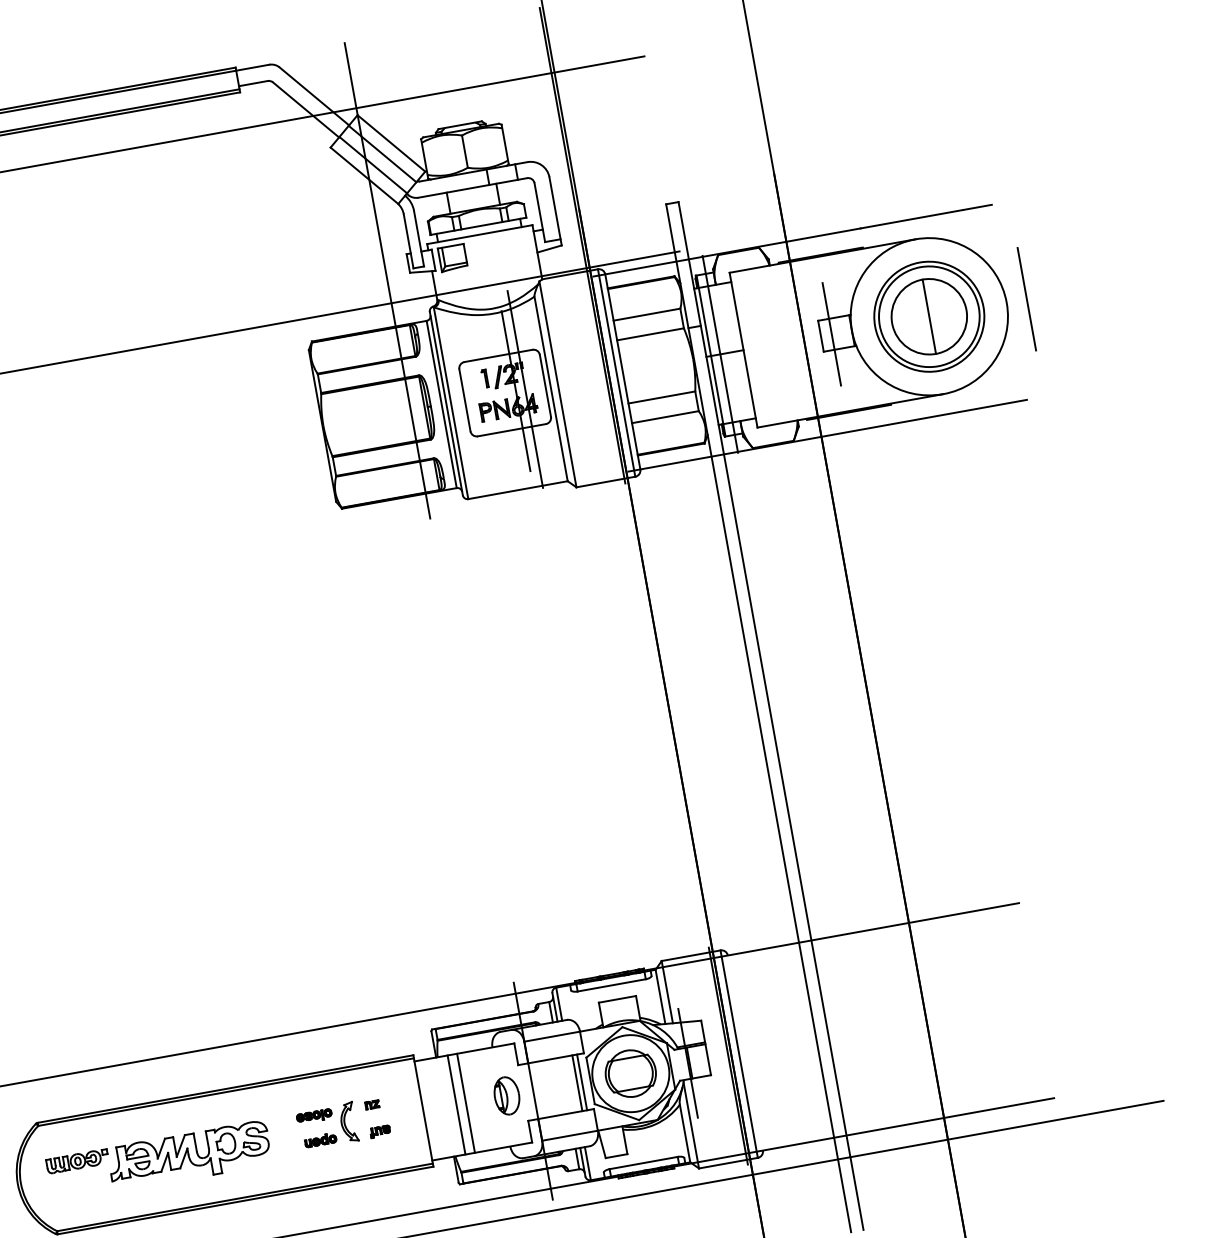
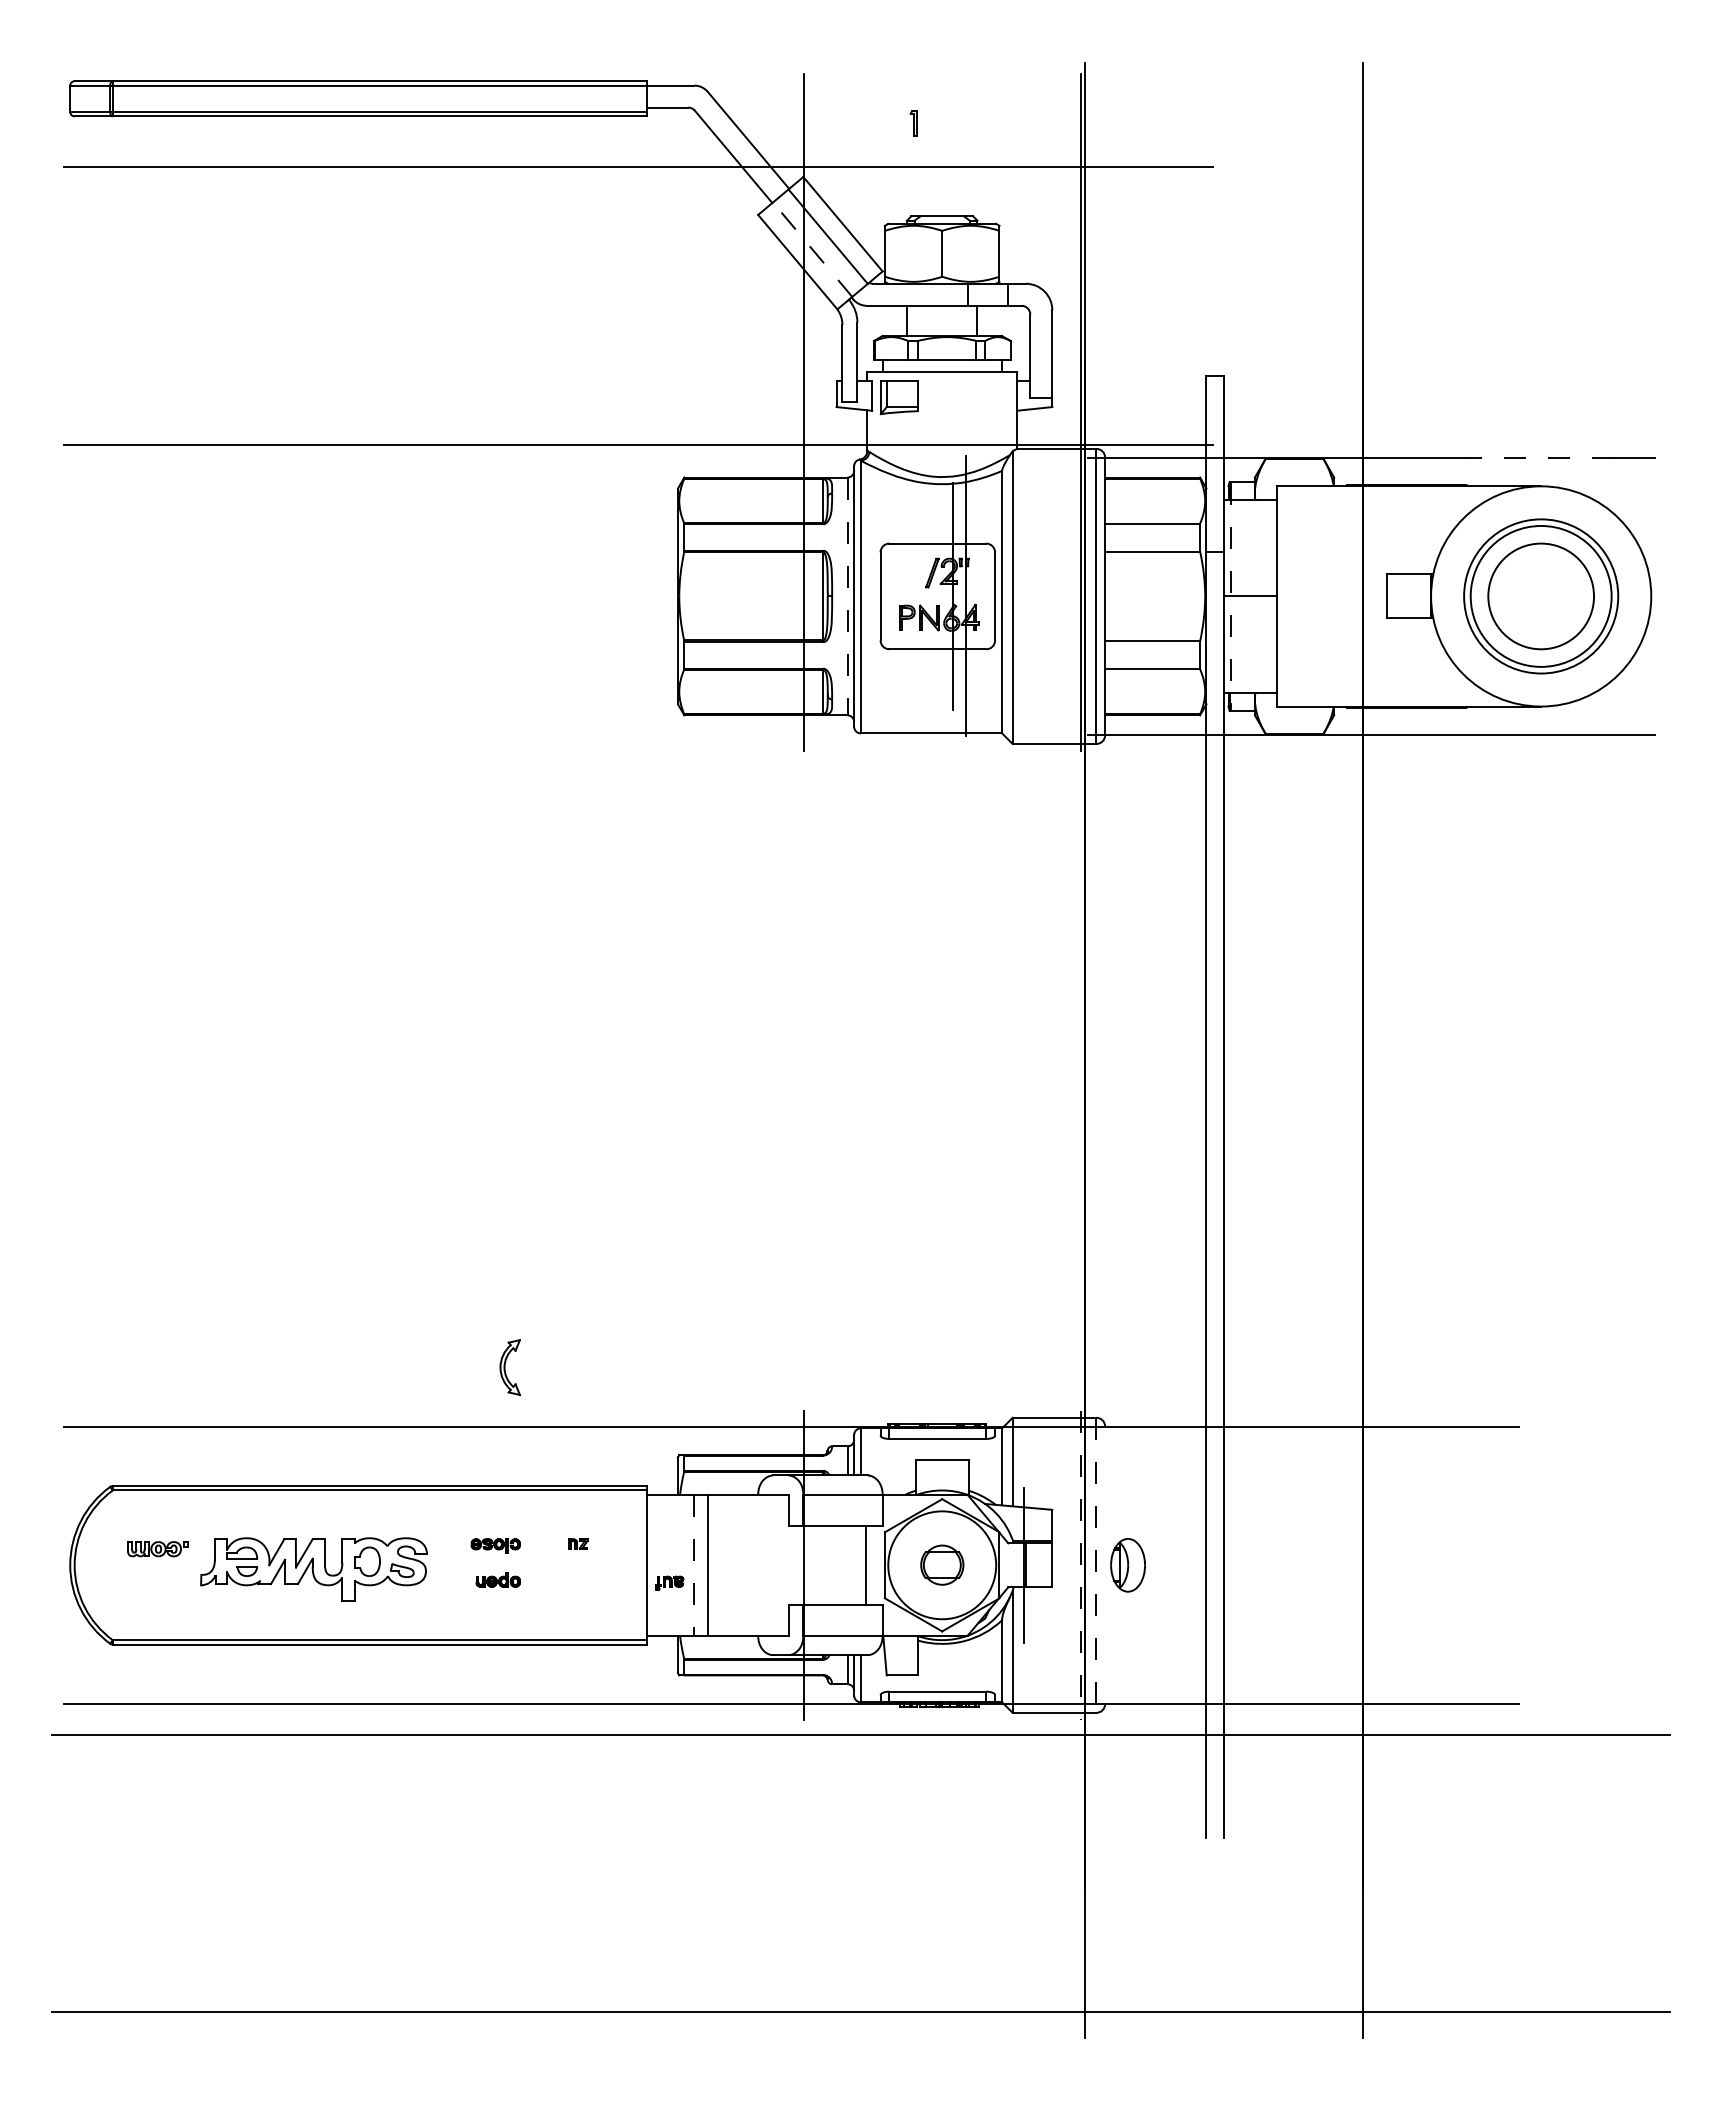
line: (373, 165) -> (812, 249), solid -> dashed
line: (911, 219) -> (1541, 457), solid -> dashed
line: (1026, 299) -> (1679, 596), removed
line: (929, 316) -> (1541, 596), removed
line: (831, 334) -> (1402, 596), removed
line: (720, 354) -> (1243, 596), removed
line: (710, 356) -> (1230, 596), solid -> dashed
part: (484, 378) -> (913, 123), moved
line: (441, 404) -> (847, 596), solid -> dashed
line: (739, 1054) -> (1096, 1565), solid -> dashed
line: (728, 1056) -> (1080, 1565), solid -> dashed
part: (630, 1073) -> (942, 1564), size x0.6
line: (581, 1081) -> (872, 1564), removed
part: (506, 1096) -> (1127, 1565), moved
line: (456, 1105) -> (694, 1565), solid -> dashed
part: (348, 1122) -> (509, 1367), moved
part: (380, 1131) -> (669, 1582), moved
part: (77, 1161) -> (157, 1549), size x0.7

